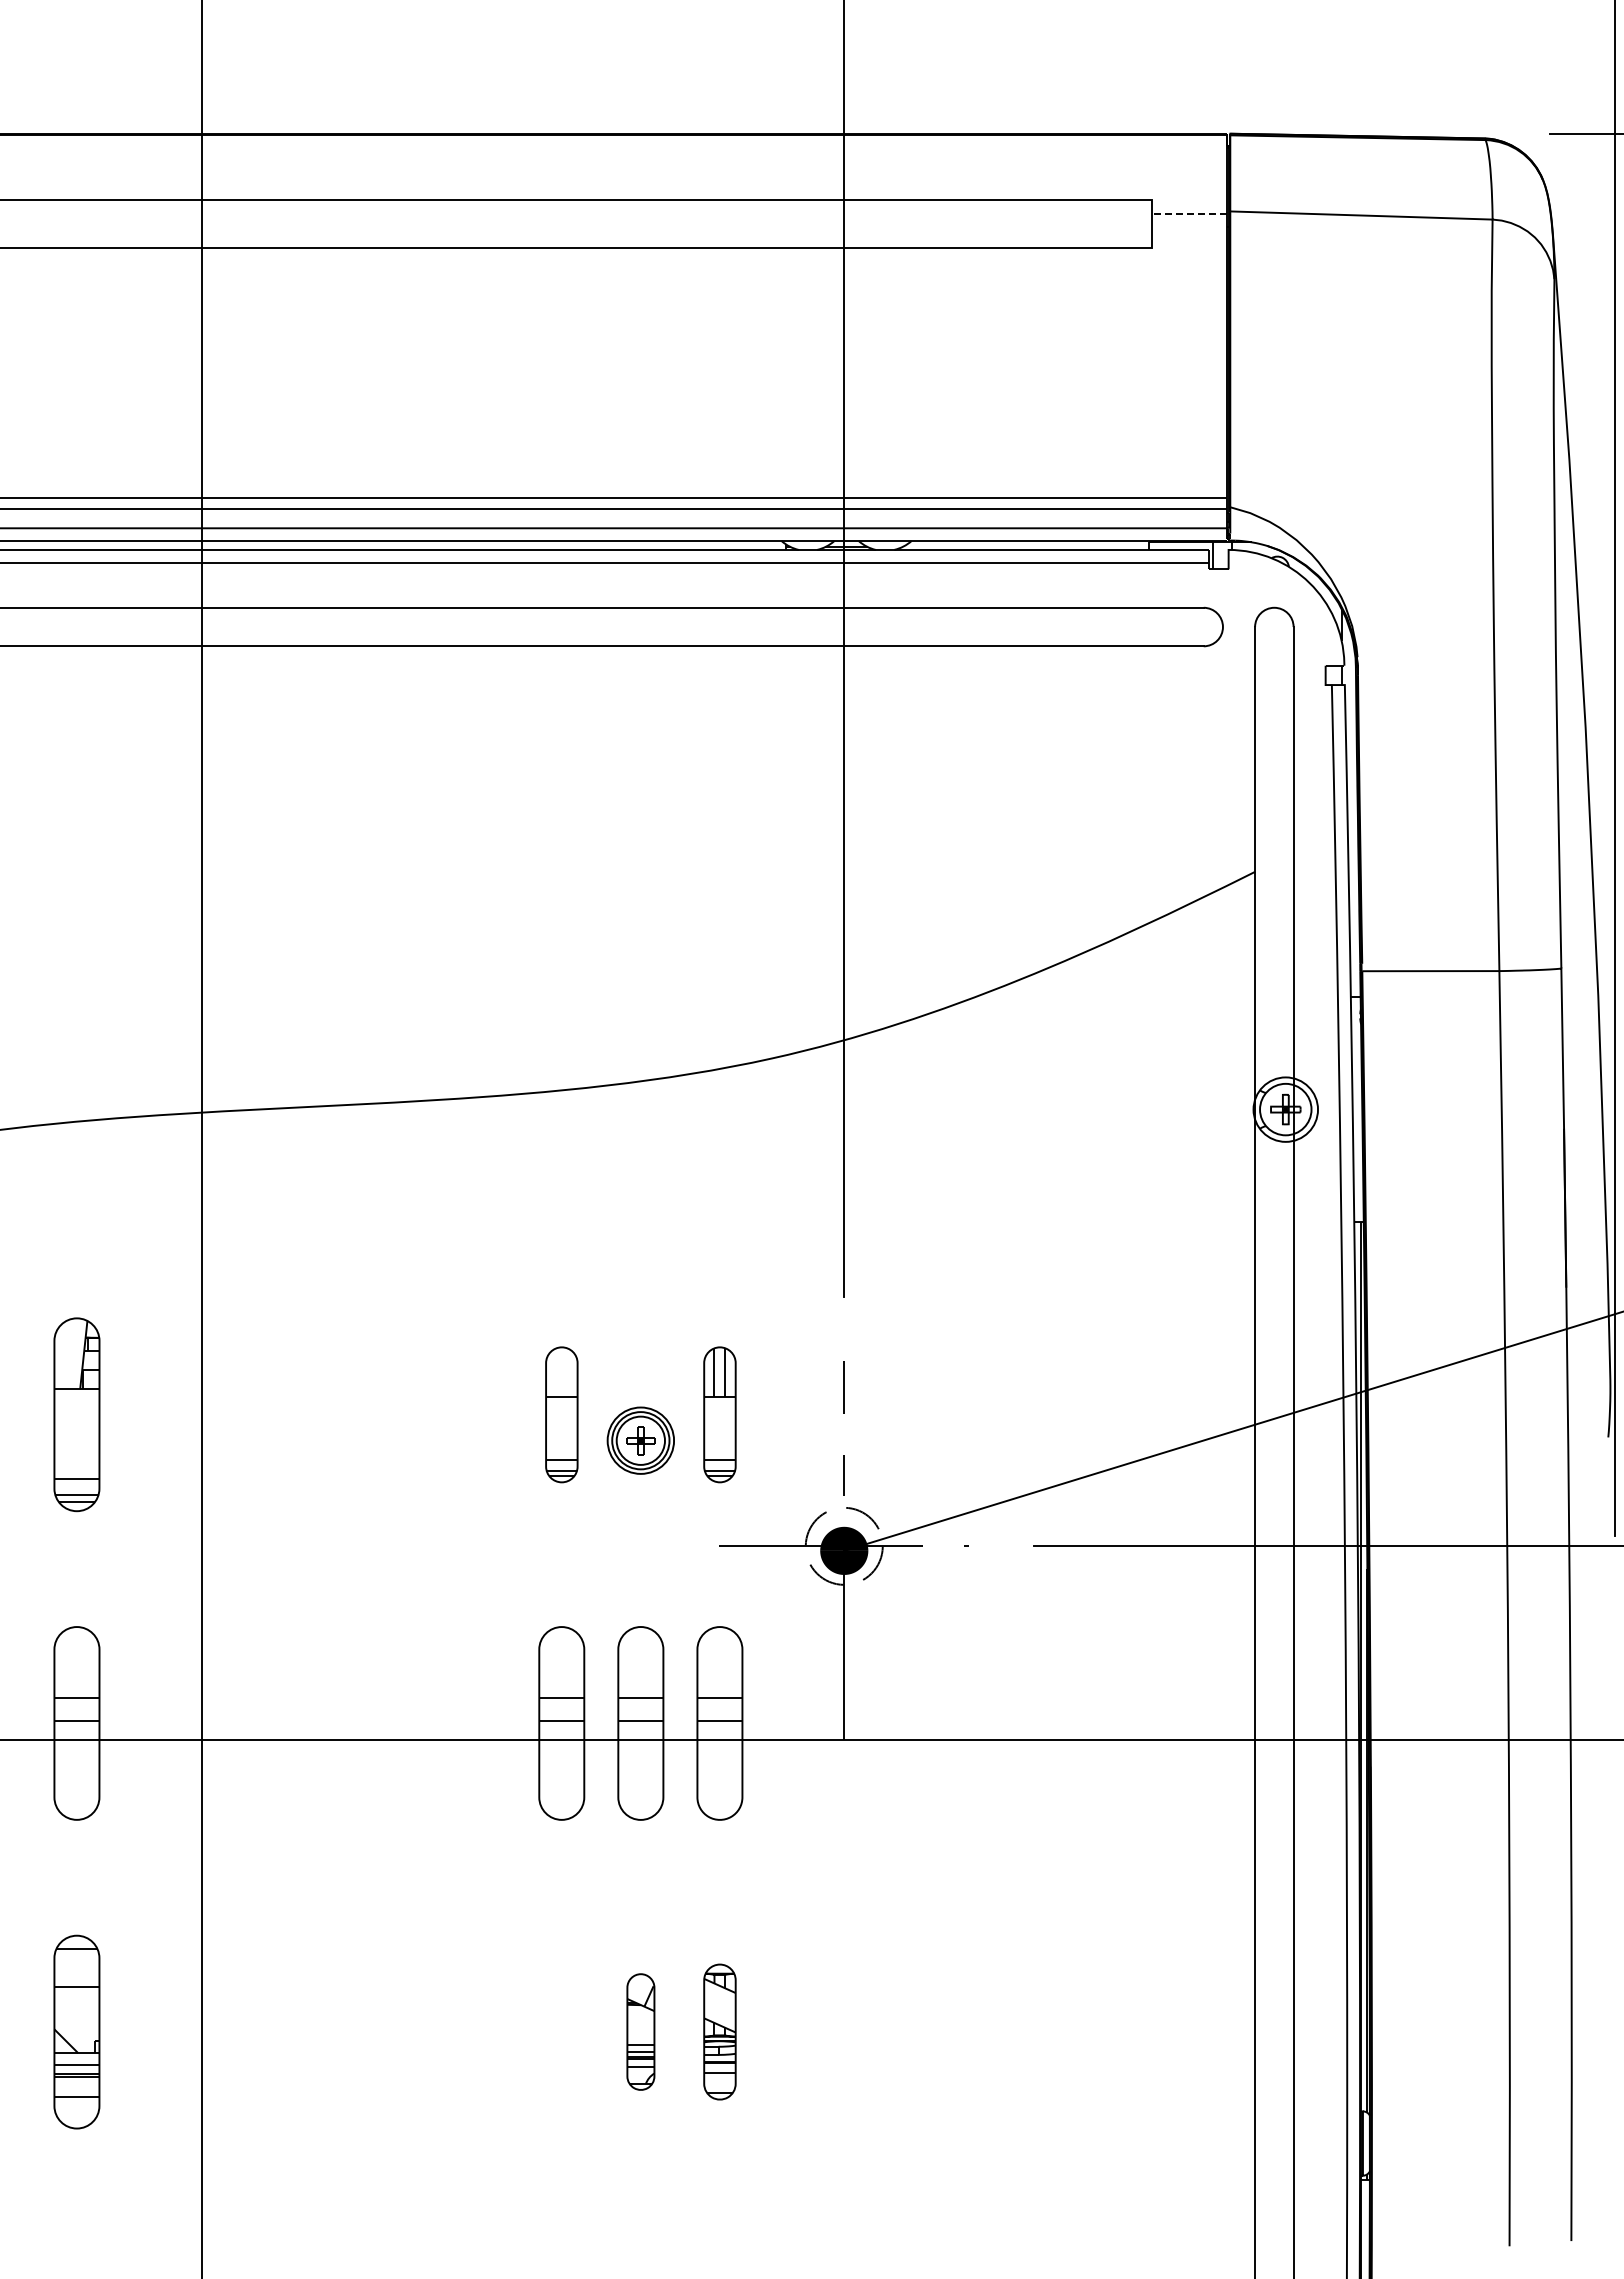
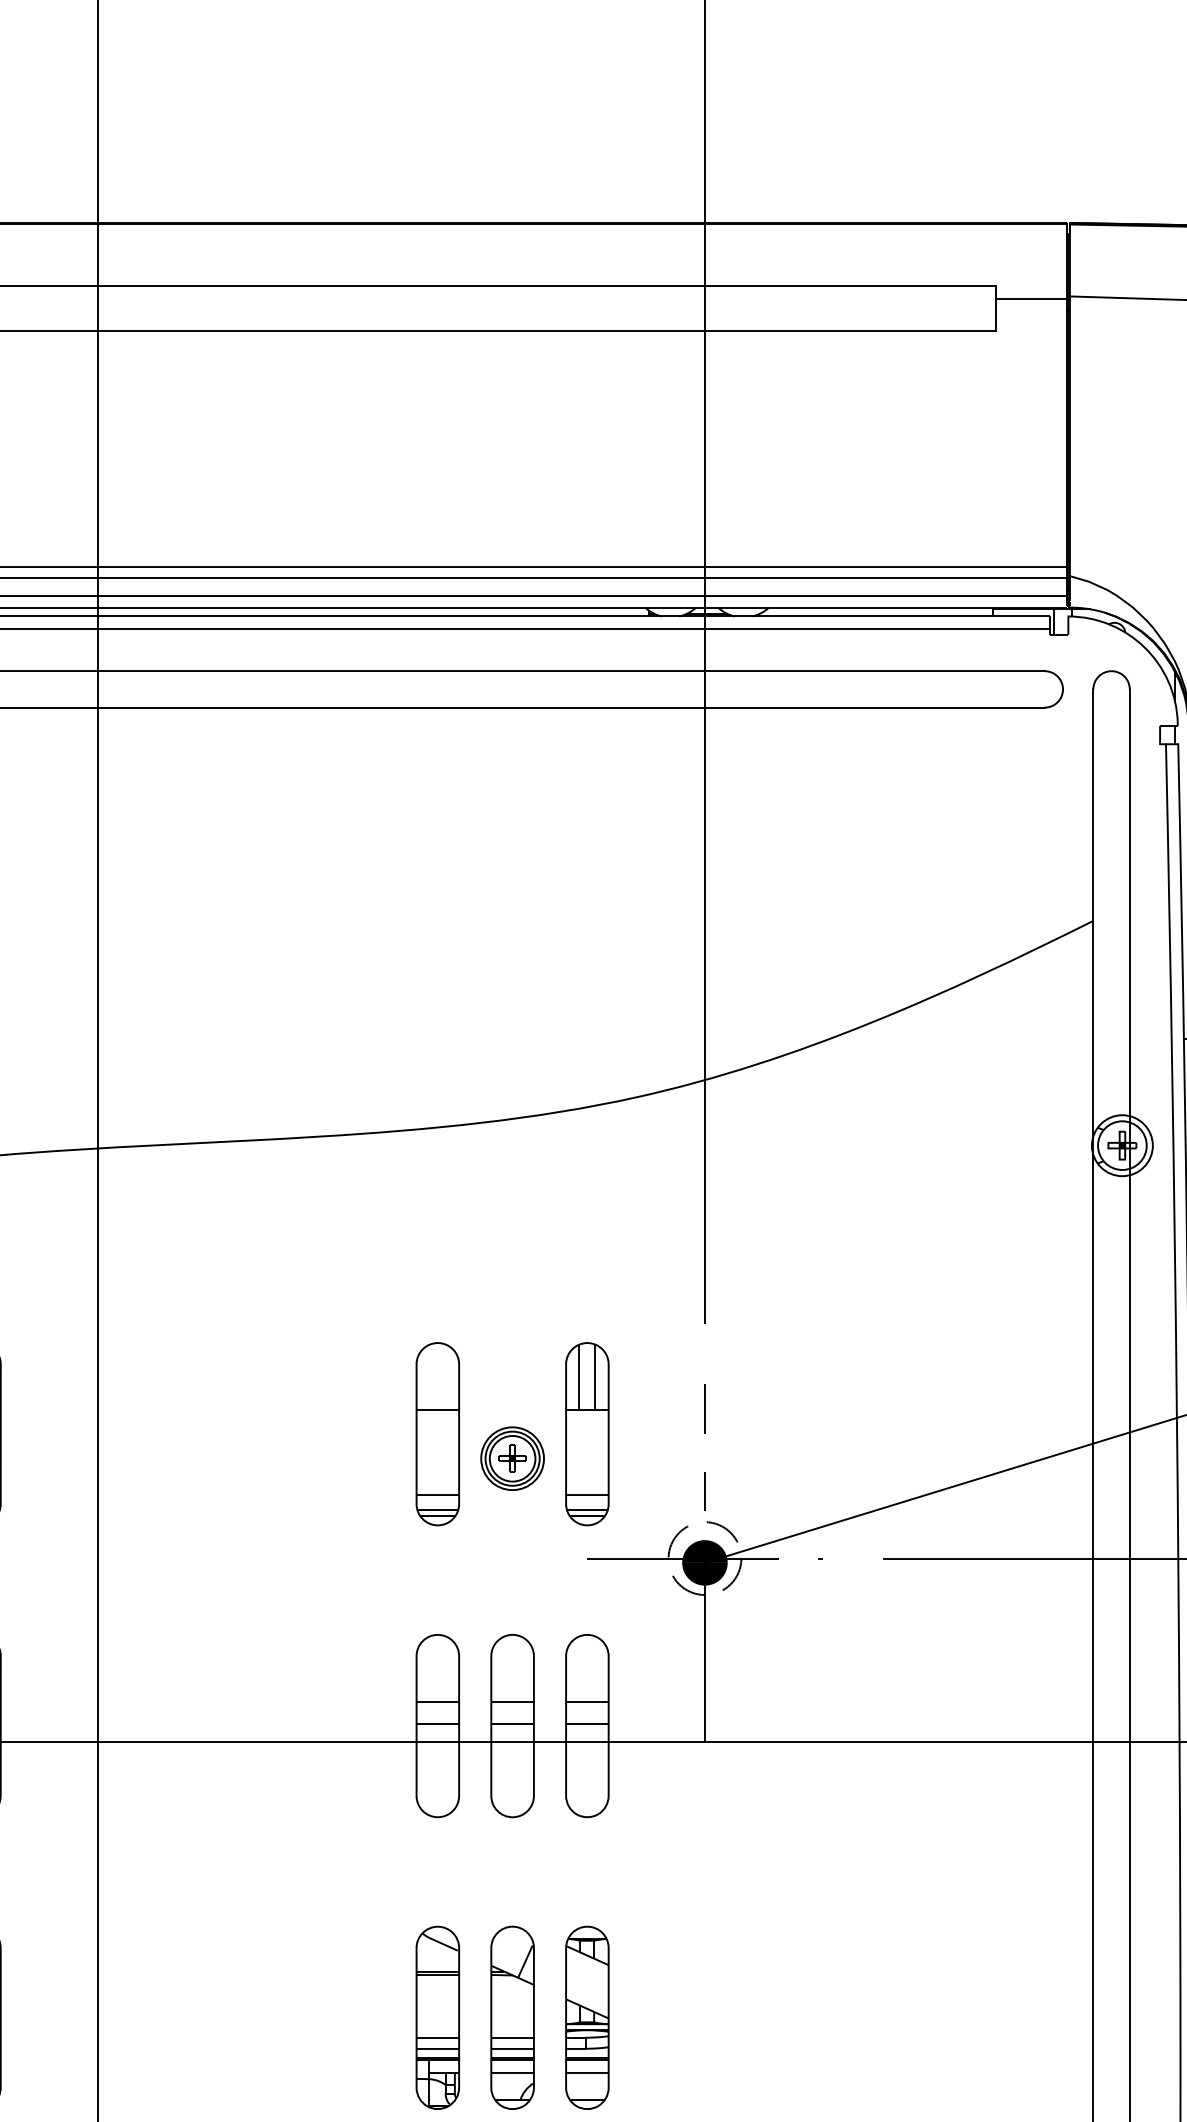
line: (1189, 214) -> (1031, 299), dashed -> solid
part: (561, 1414) -> (437, 1433), size x1.43
part: (719, 1414) -> (586, 1433), size x1.43
part: (561, 2031) -> (437, 2017), added
part: (640, 2031) -> (512, 2017), size x1.67
part: (719, 2031) -> (586, 2017), size x1.43

